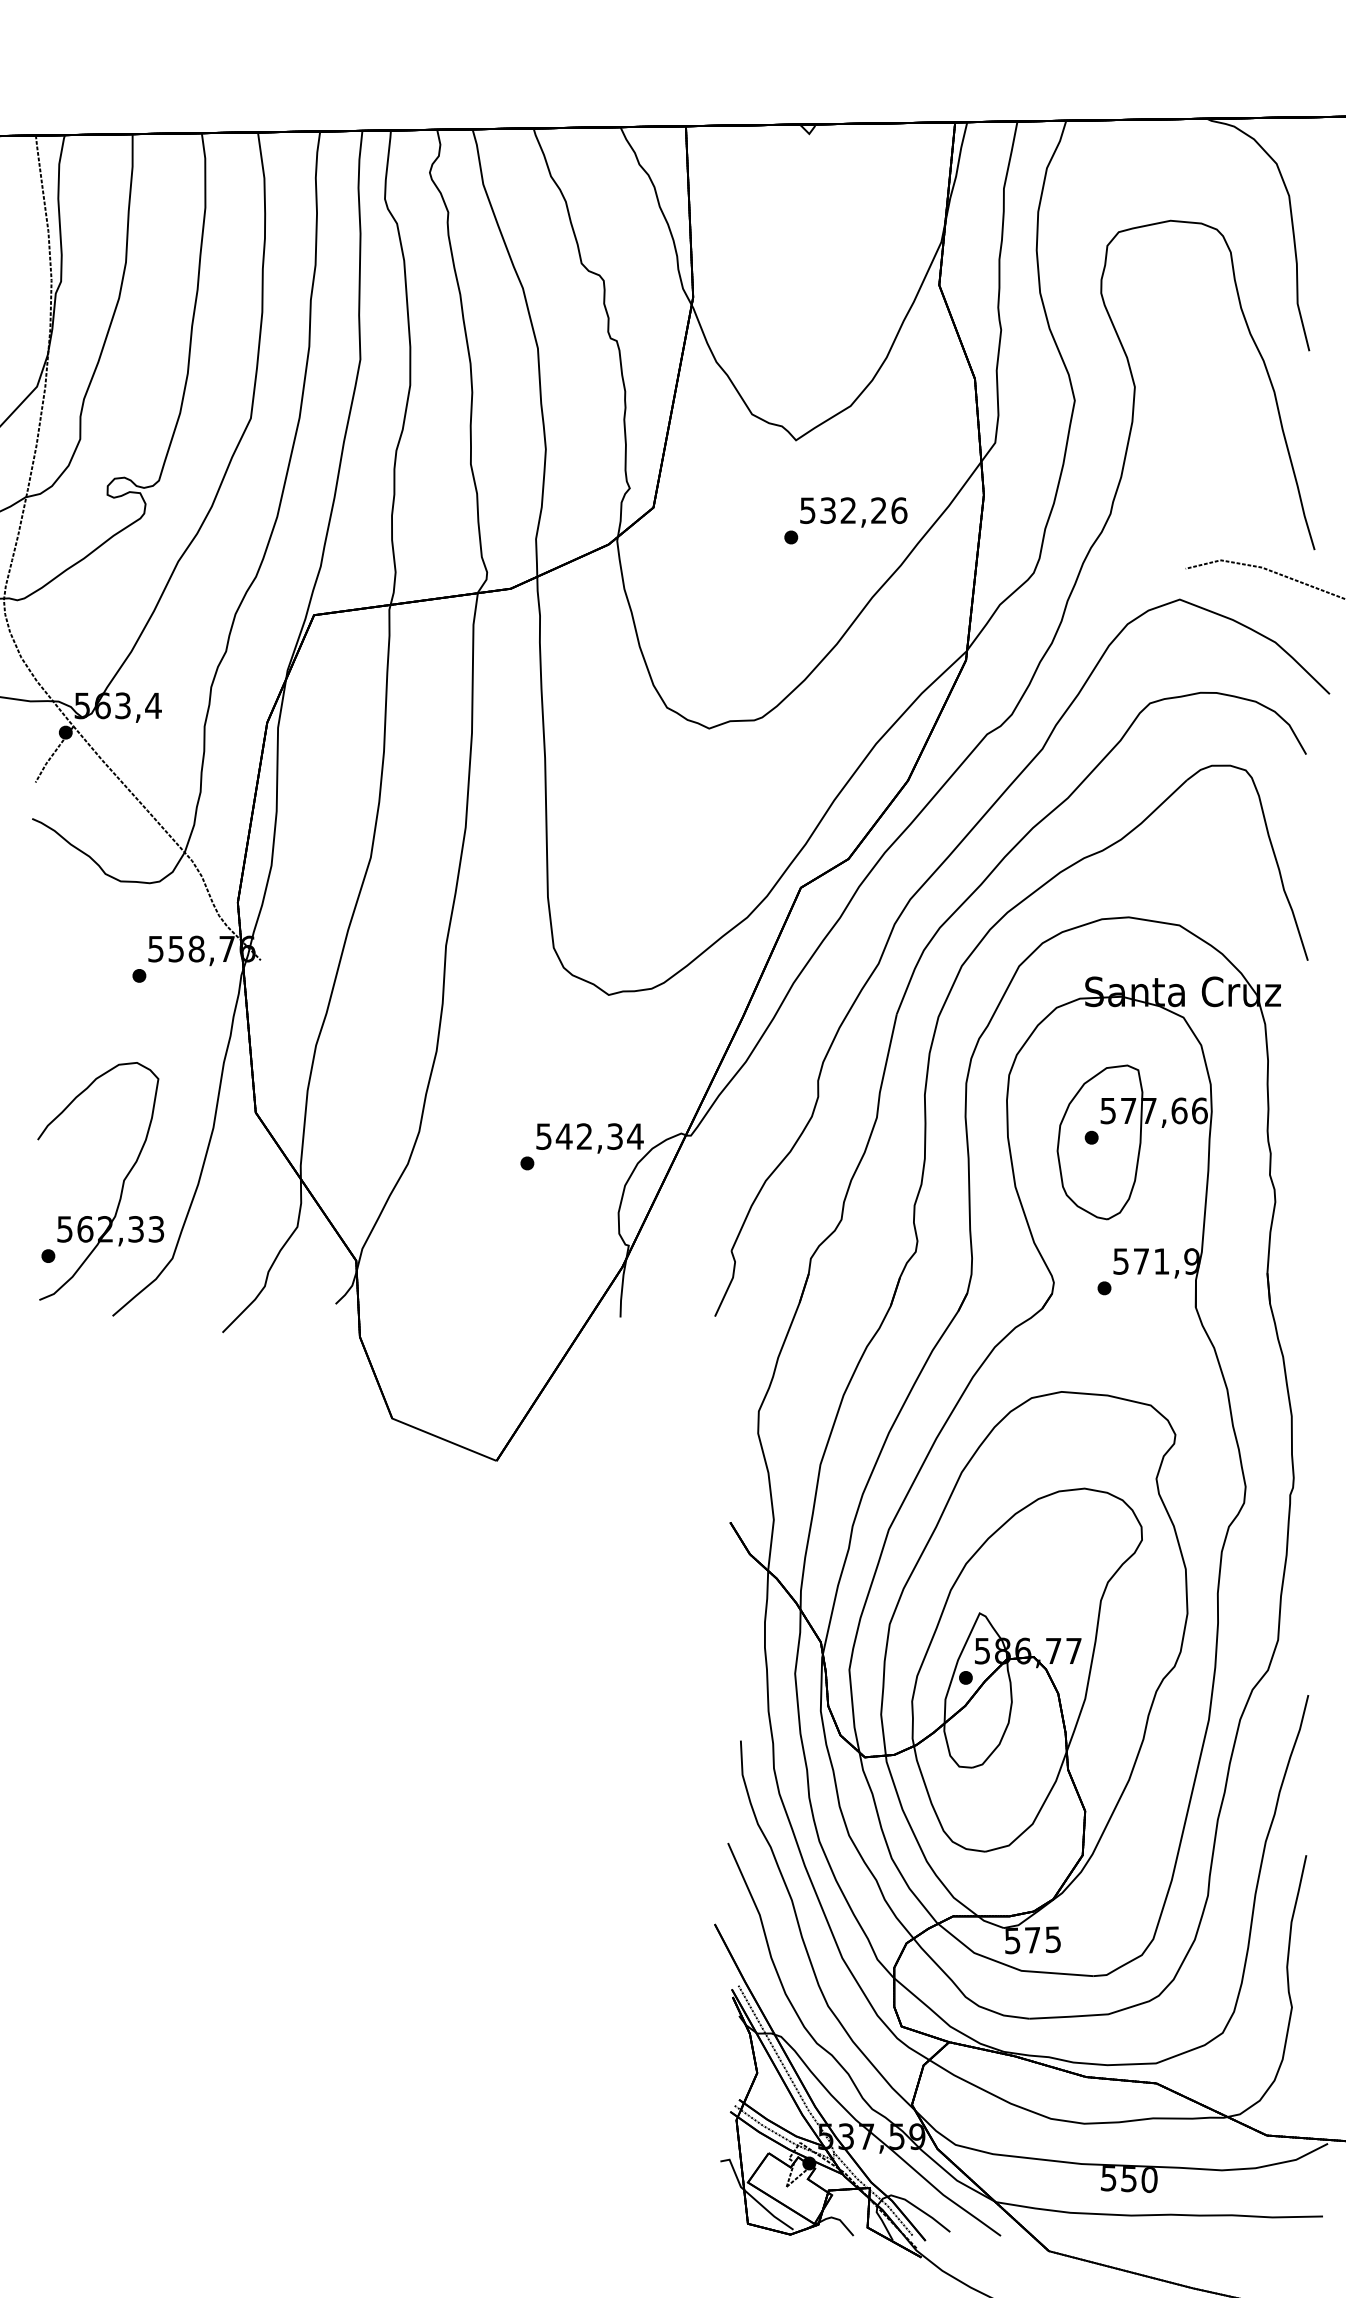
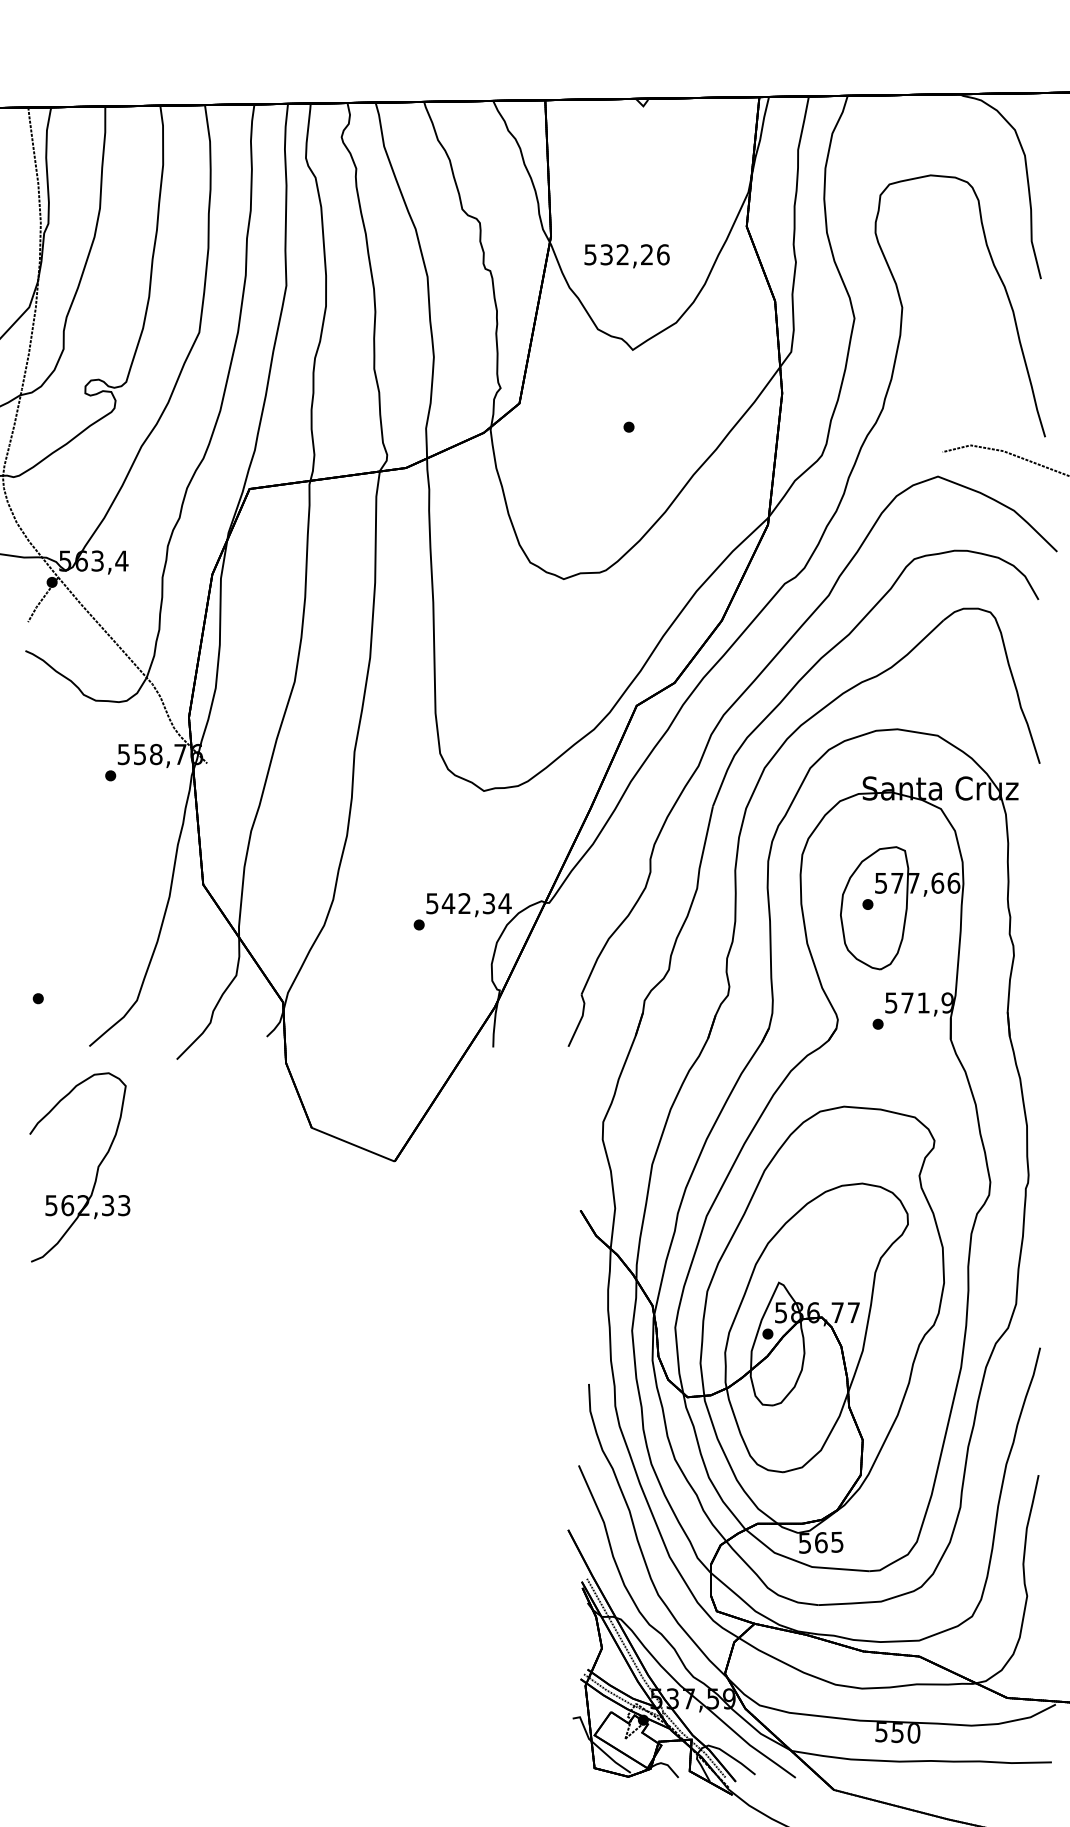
text: (853, 512) -> (626, 256), moved
part: (121, 1187) -> (96, 1172), moved
text: (1033, 1939) -> (821, 1542), 575 -> 565

